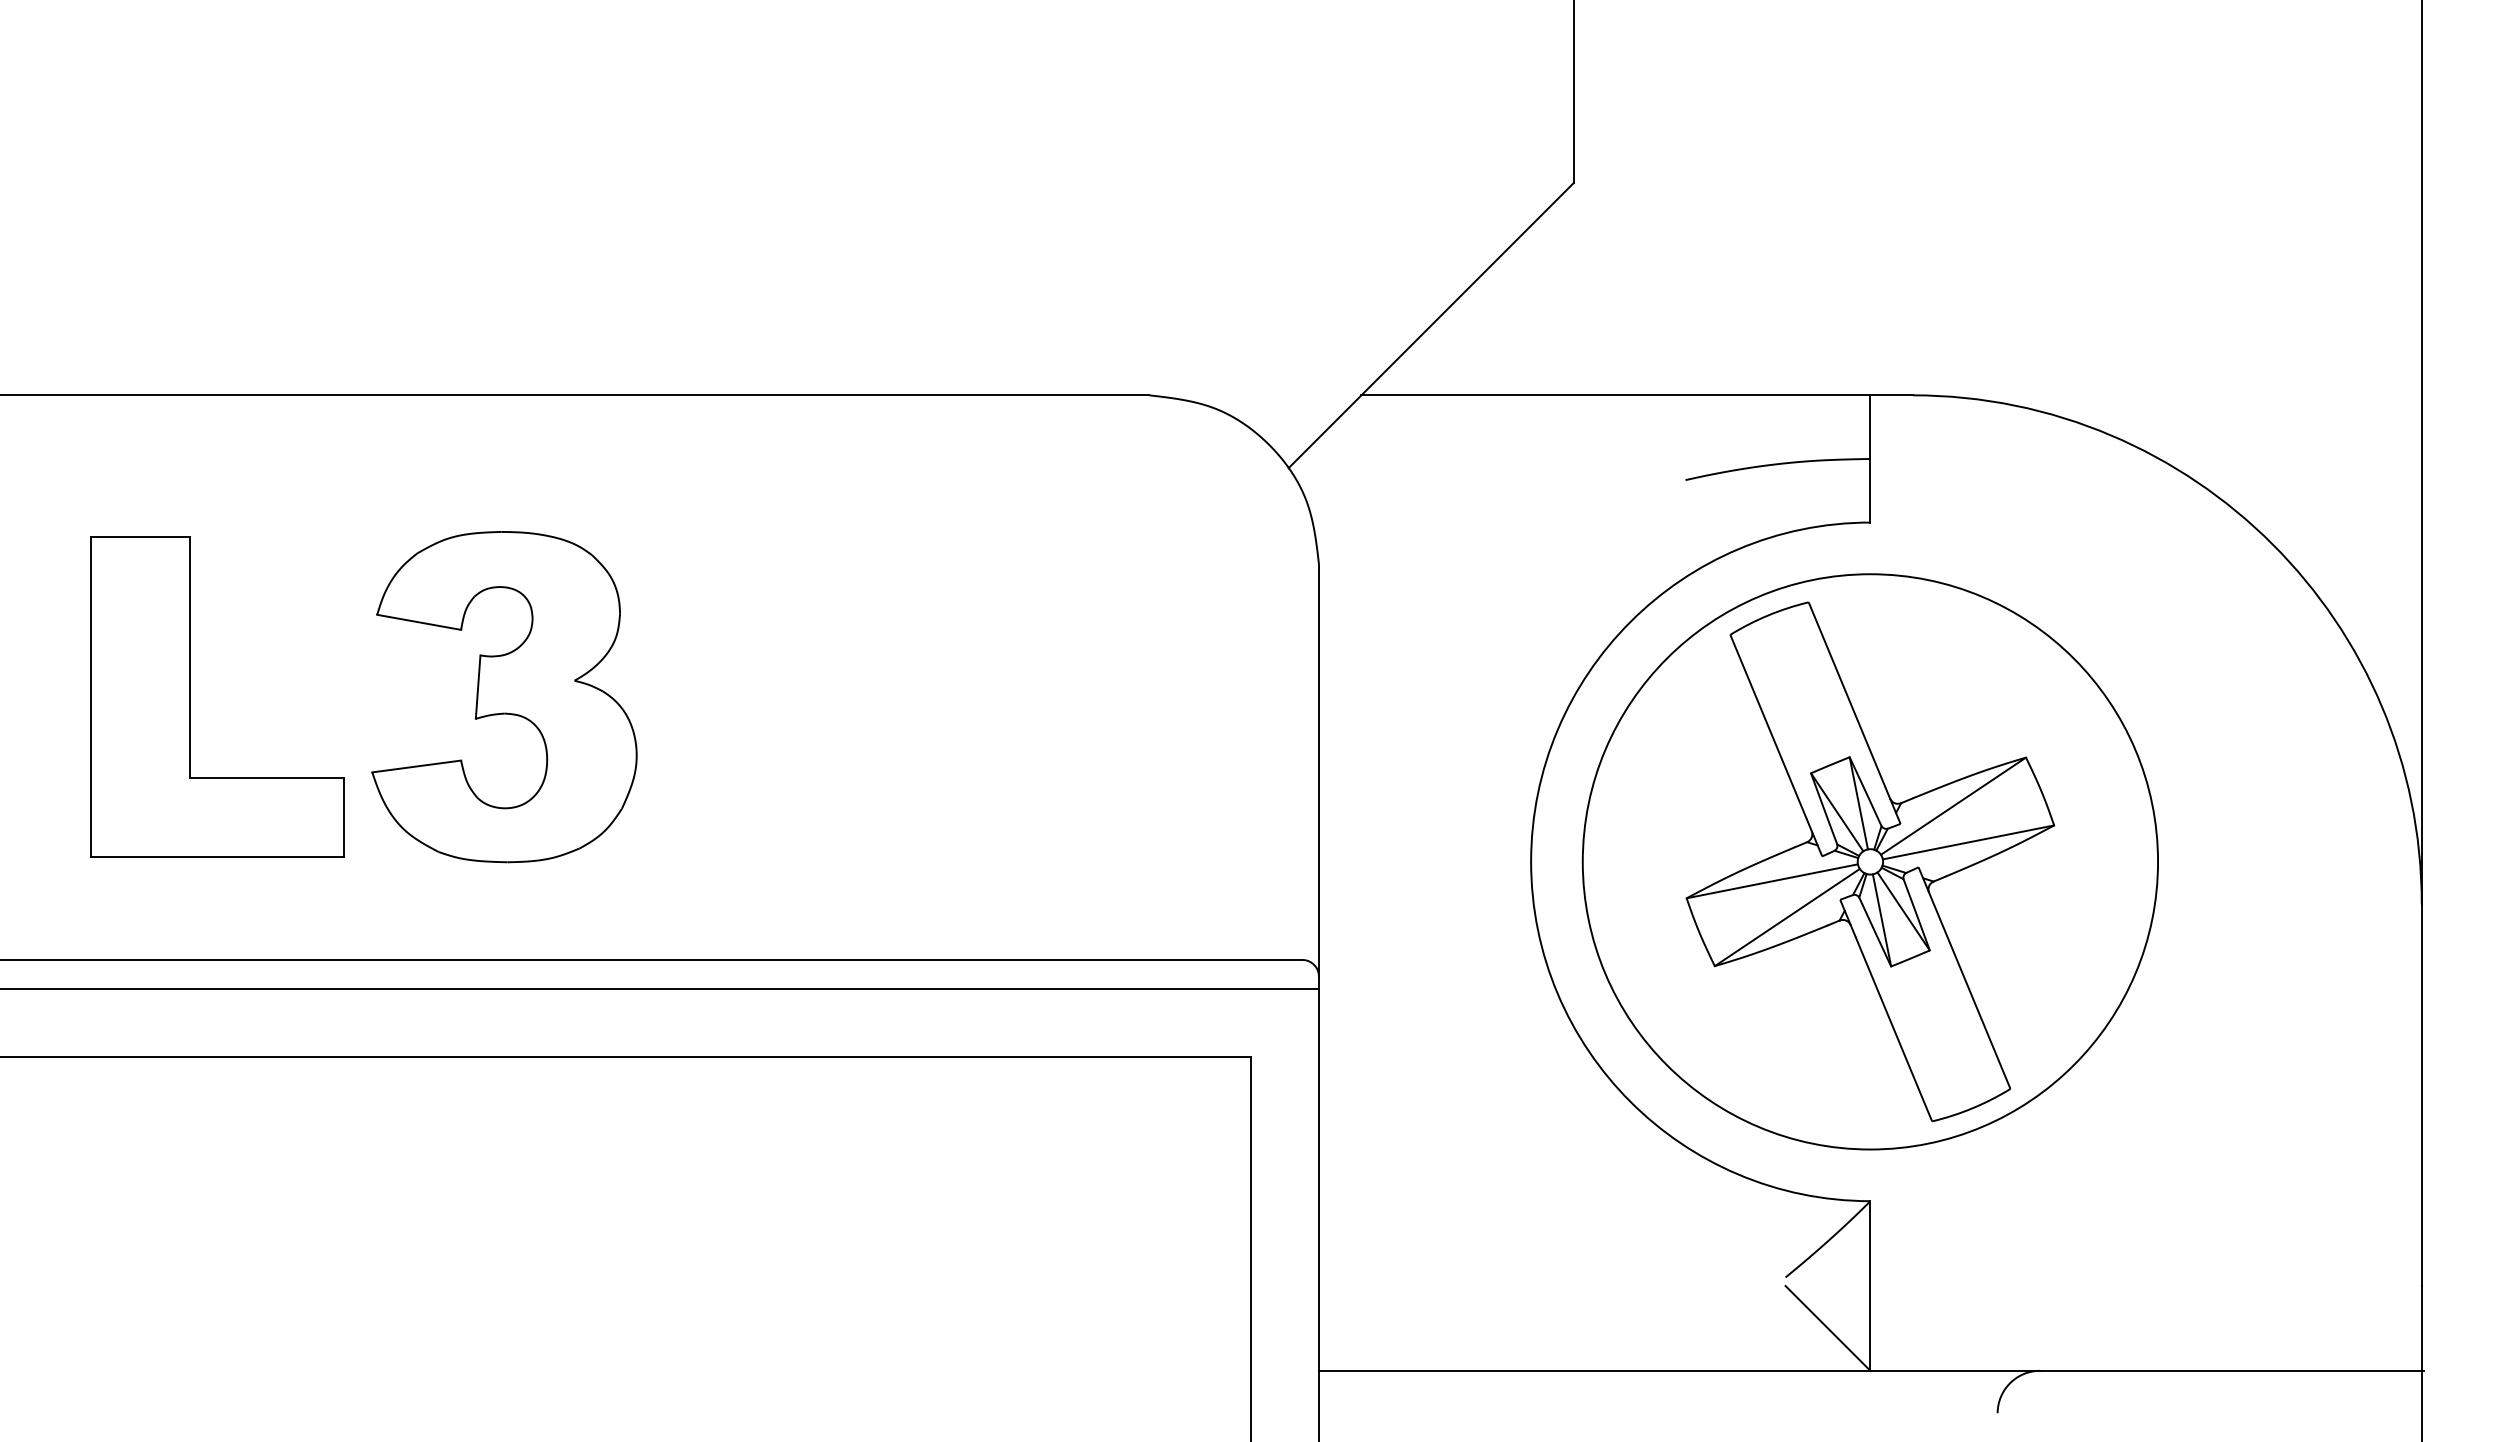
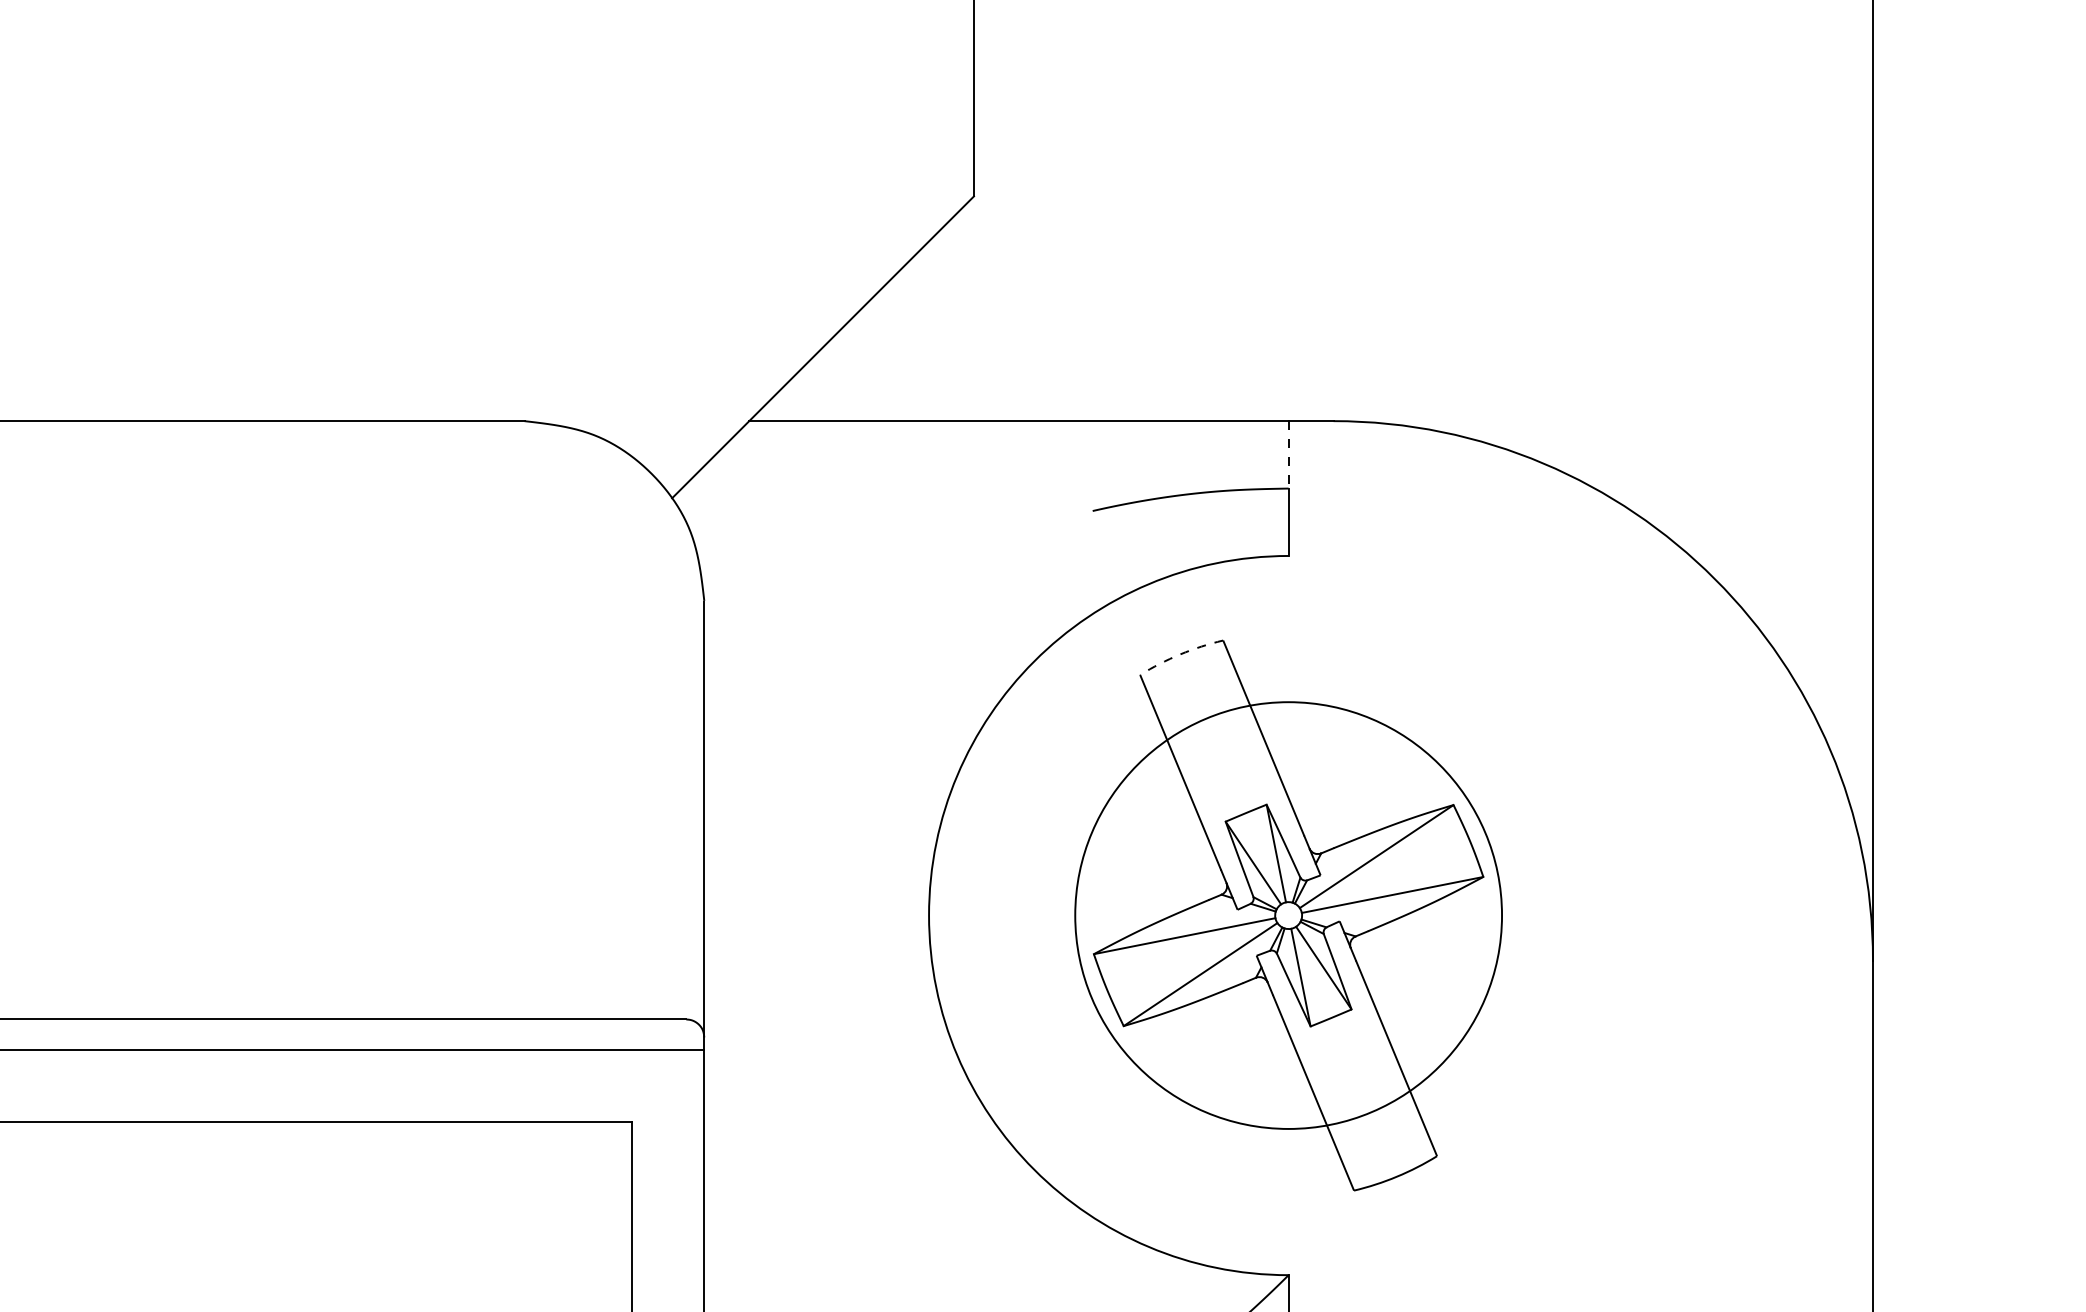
line: (1870, 427) -> (1288, 455), solid -> dashed
arc: (1768, 615) -> (1180, 654), solid -> dashed
circle: (1870, 861) -> (1288, 915), size x0.7

